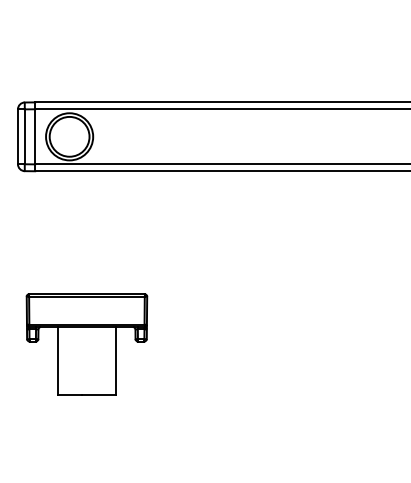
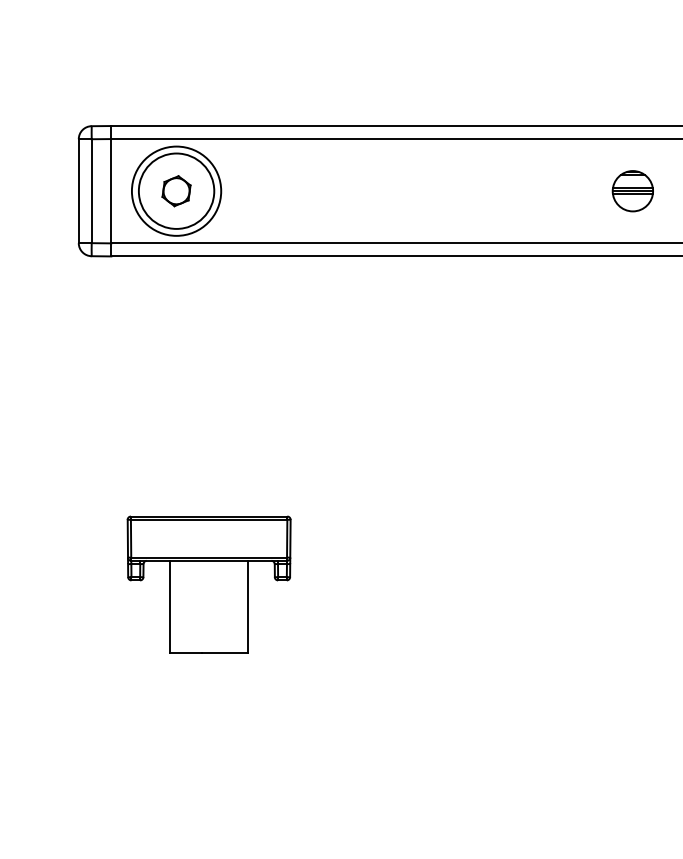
part: (69, 136) -> (176, 190), added
part: (310, 136) -> (632, 190), added
part: (86, 344) -> (208, 584), size x0.71

